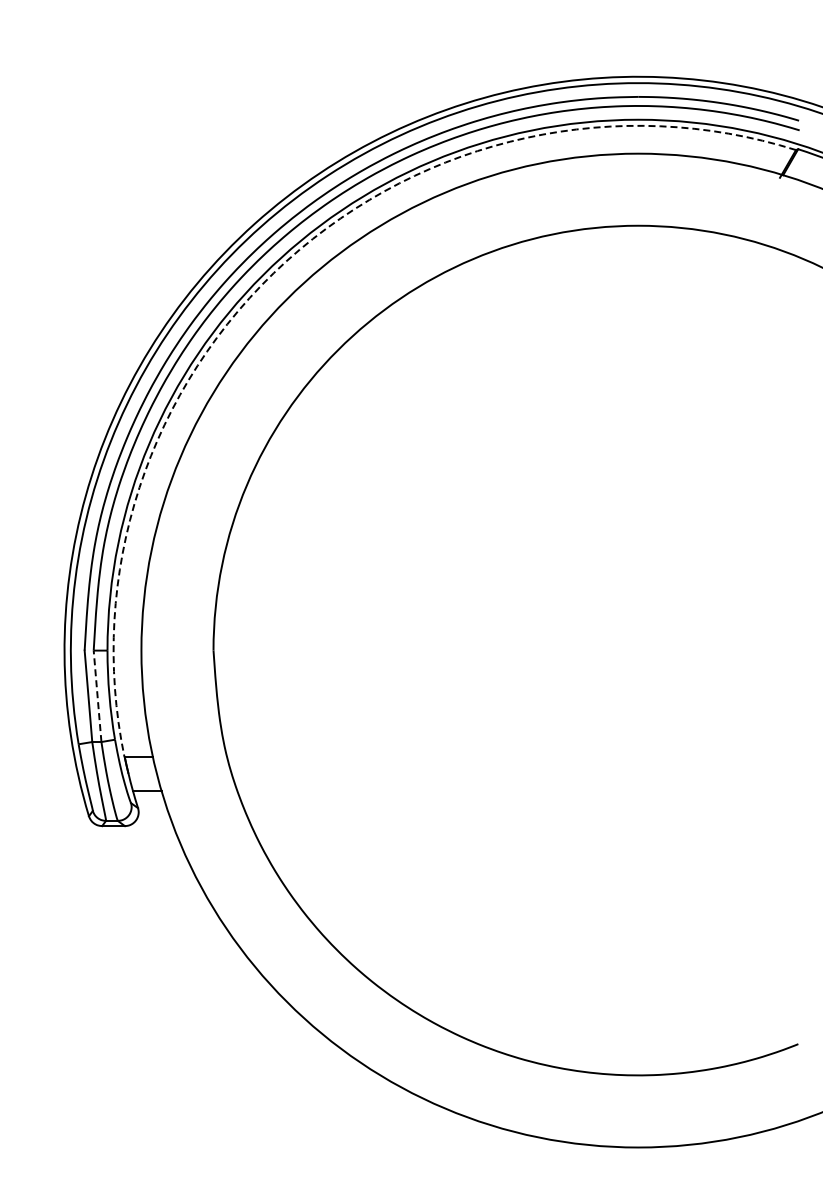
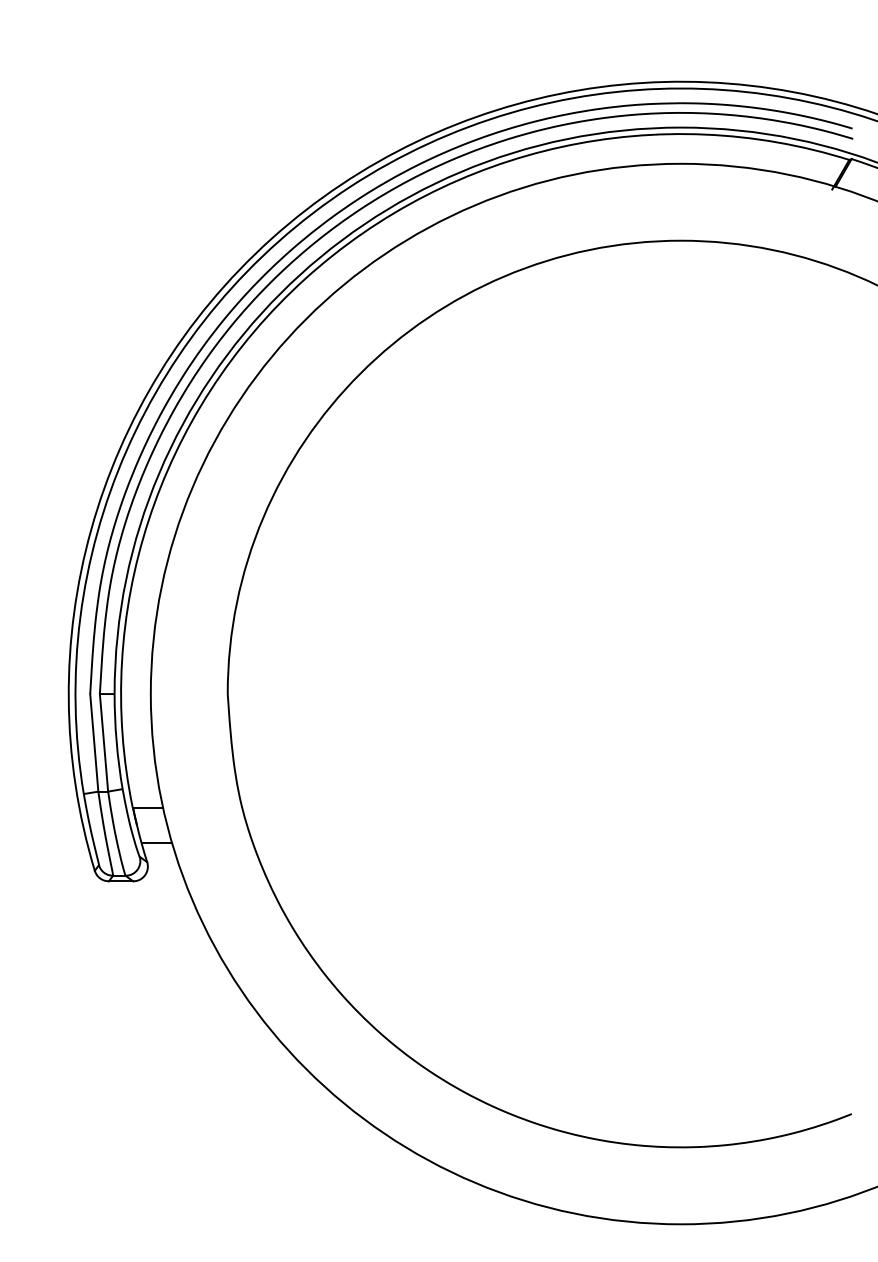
arc: (286, 261) -> (305, 278), dashed -> solid
line: (97, 696) -> (103, 743), dashed -> solid

